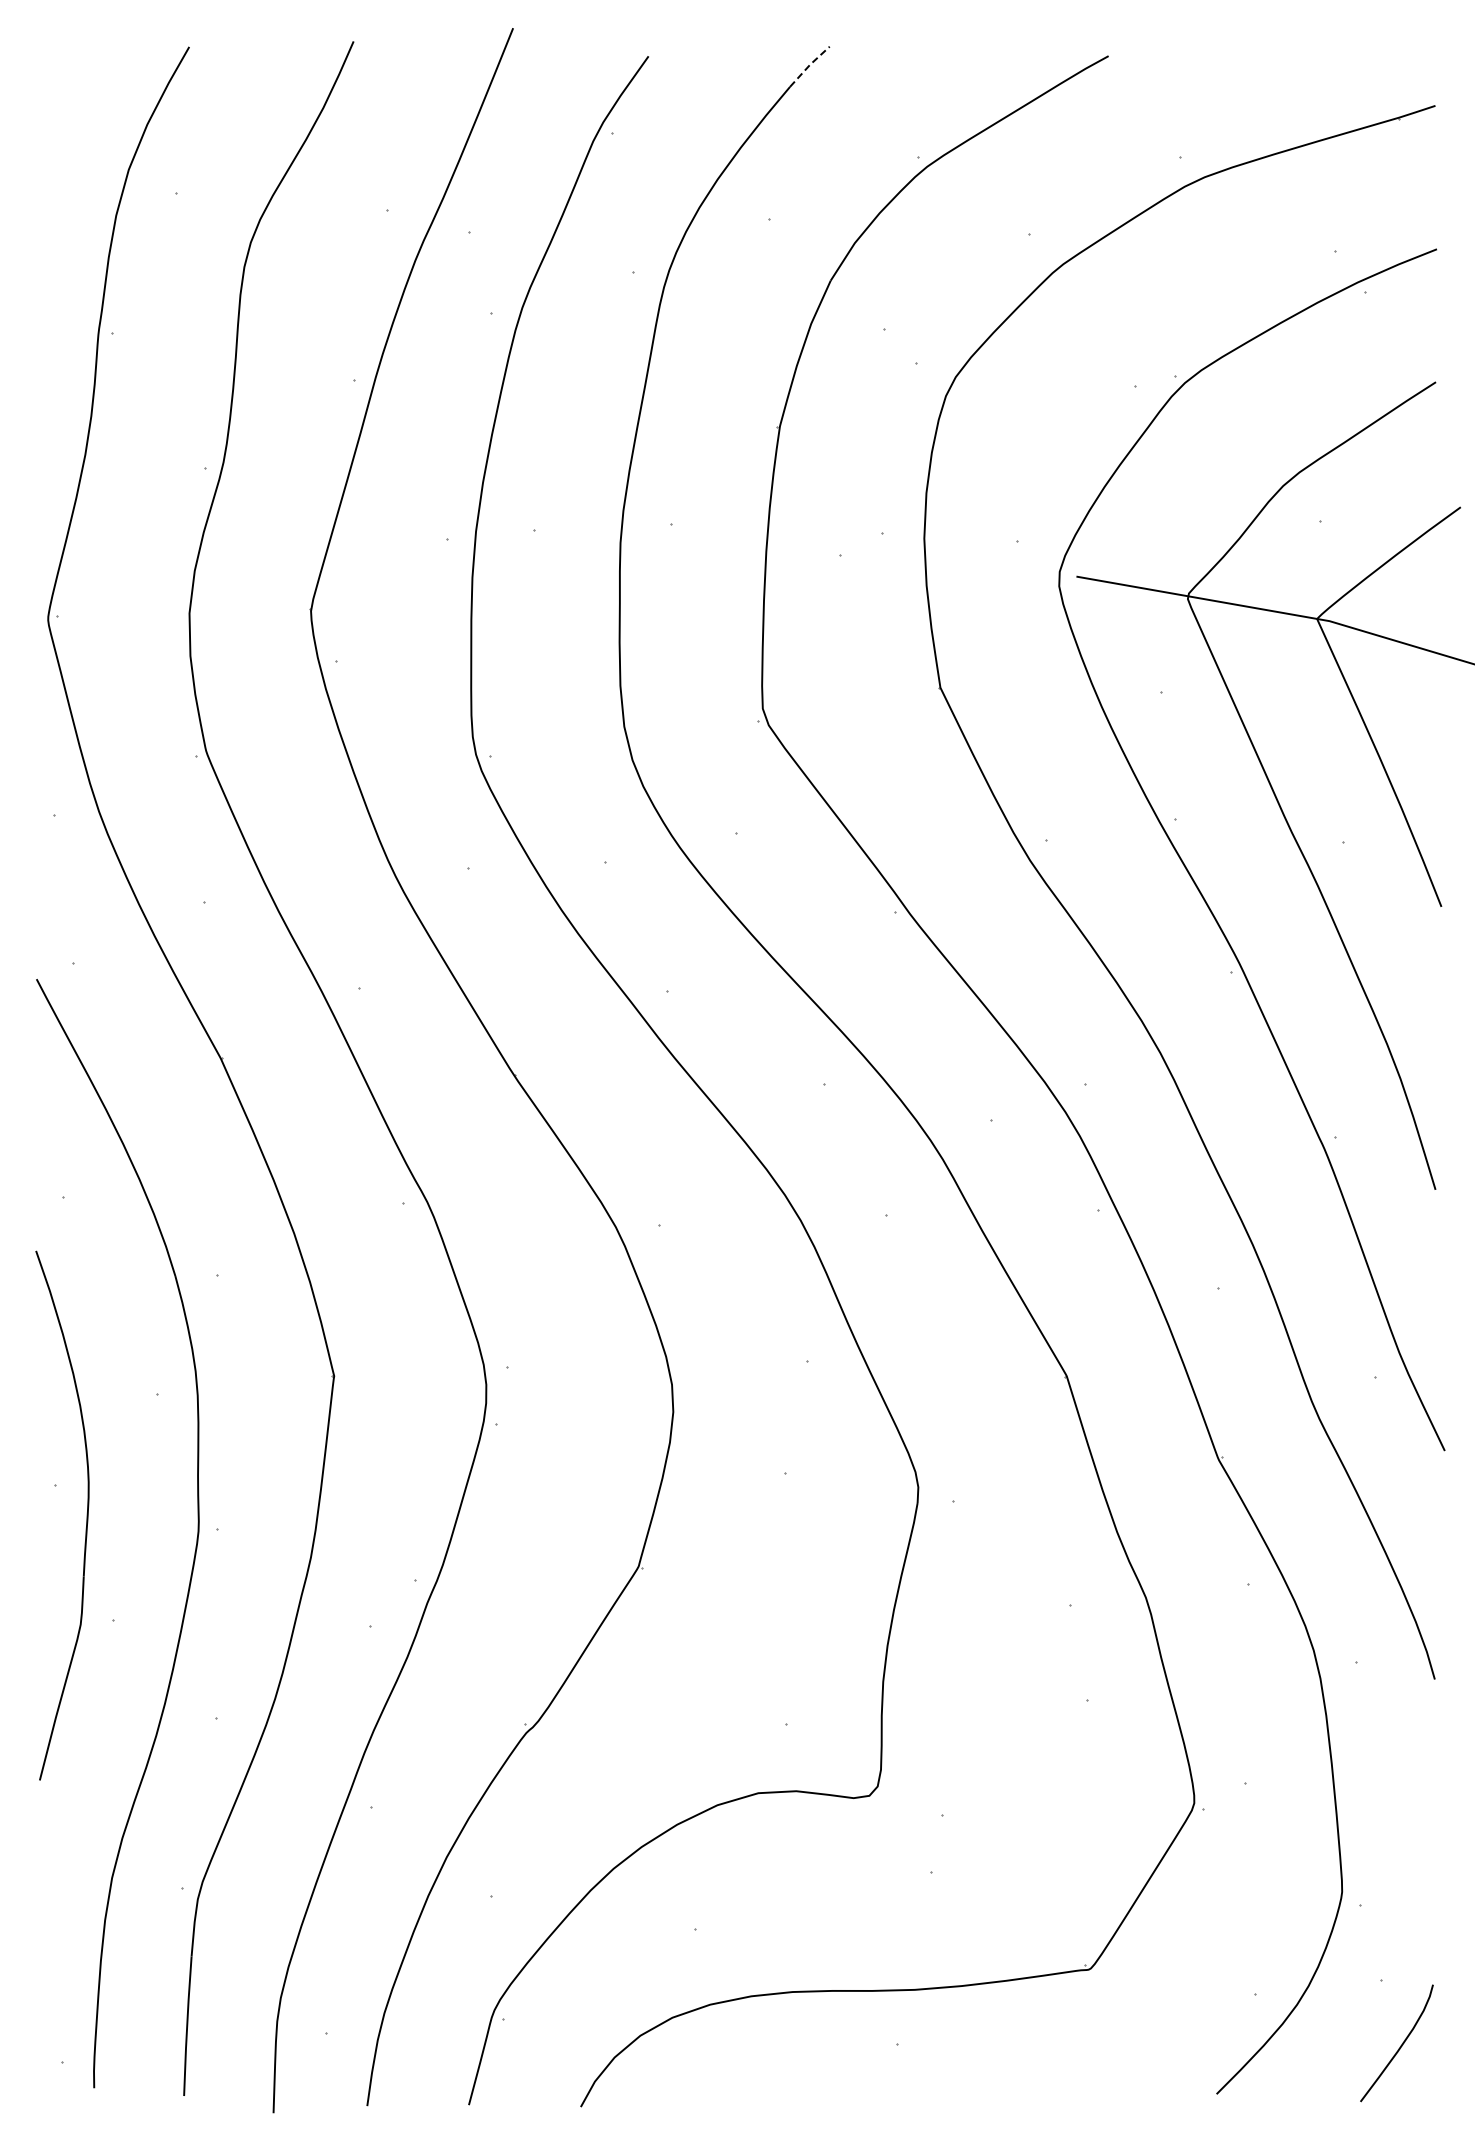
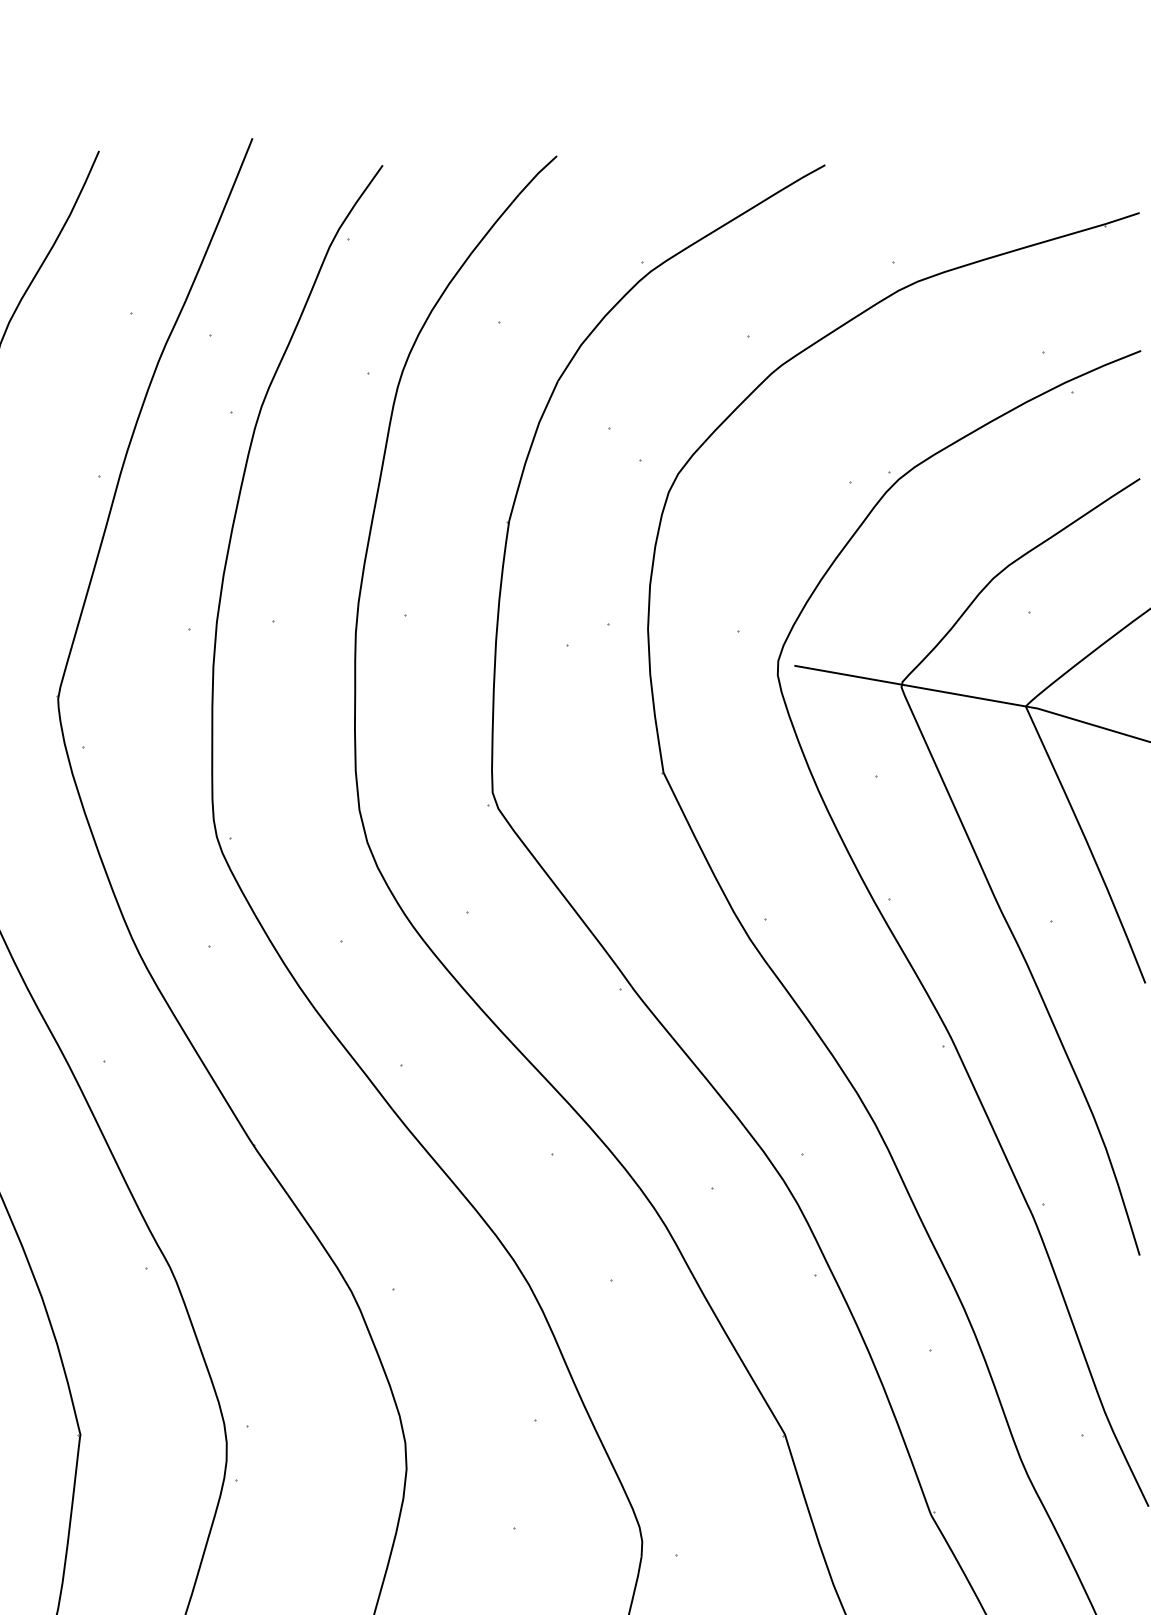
line: (809, 65) -> (537, 174), dashed -> solid

